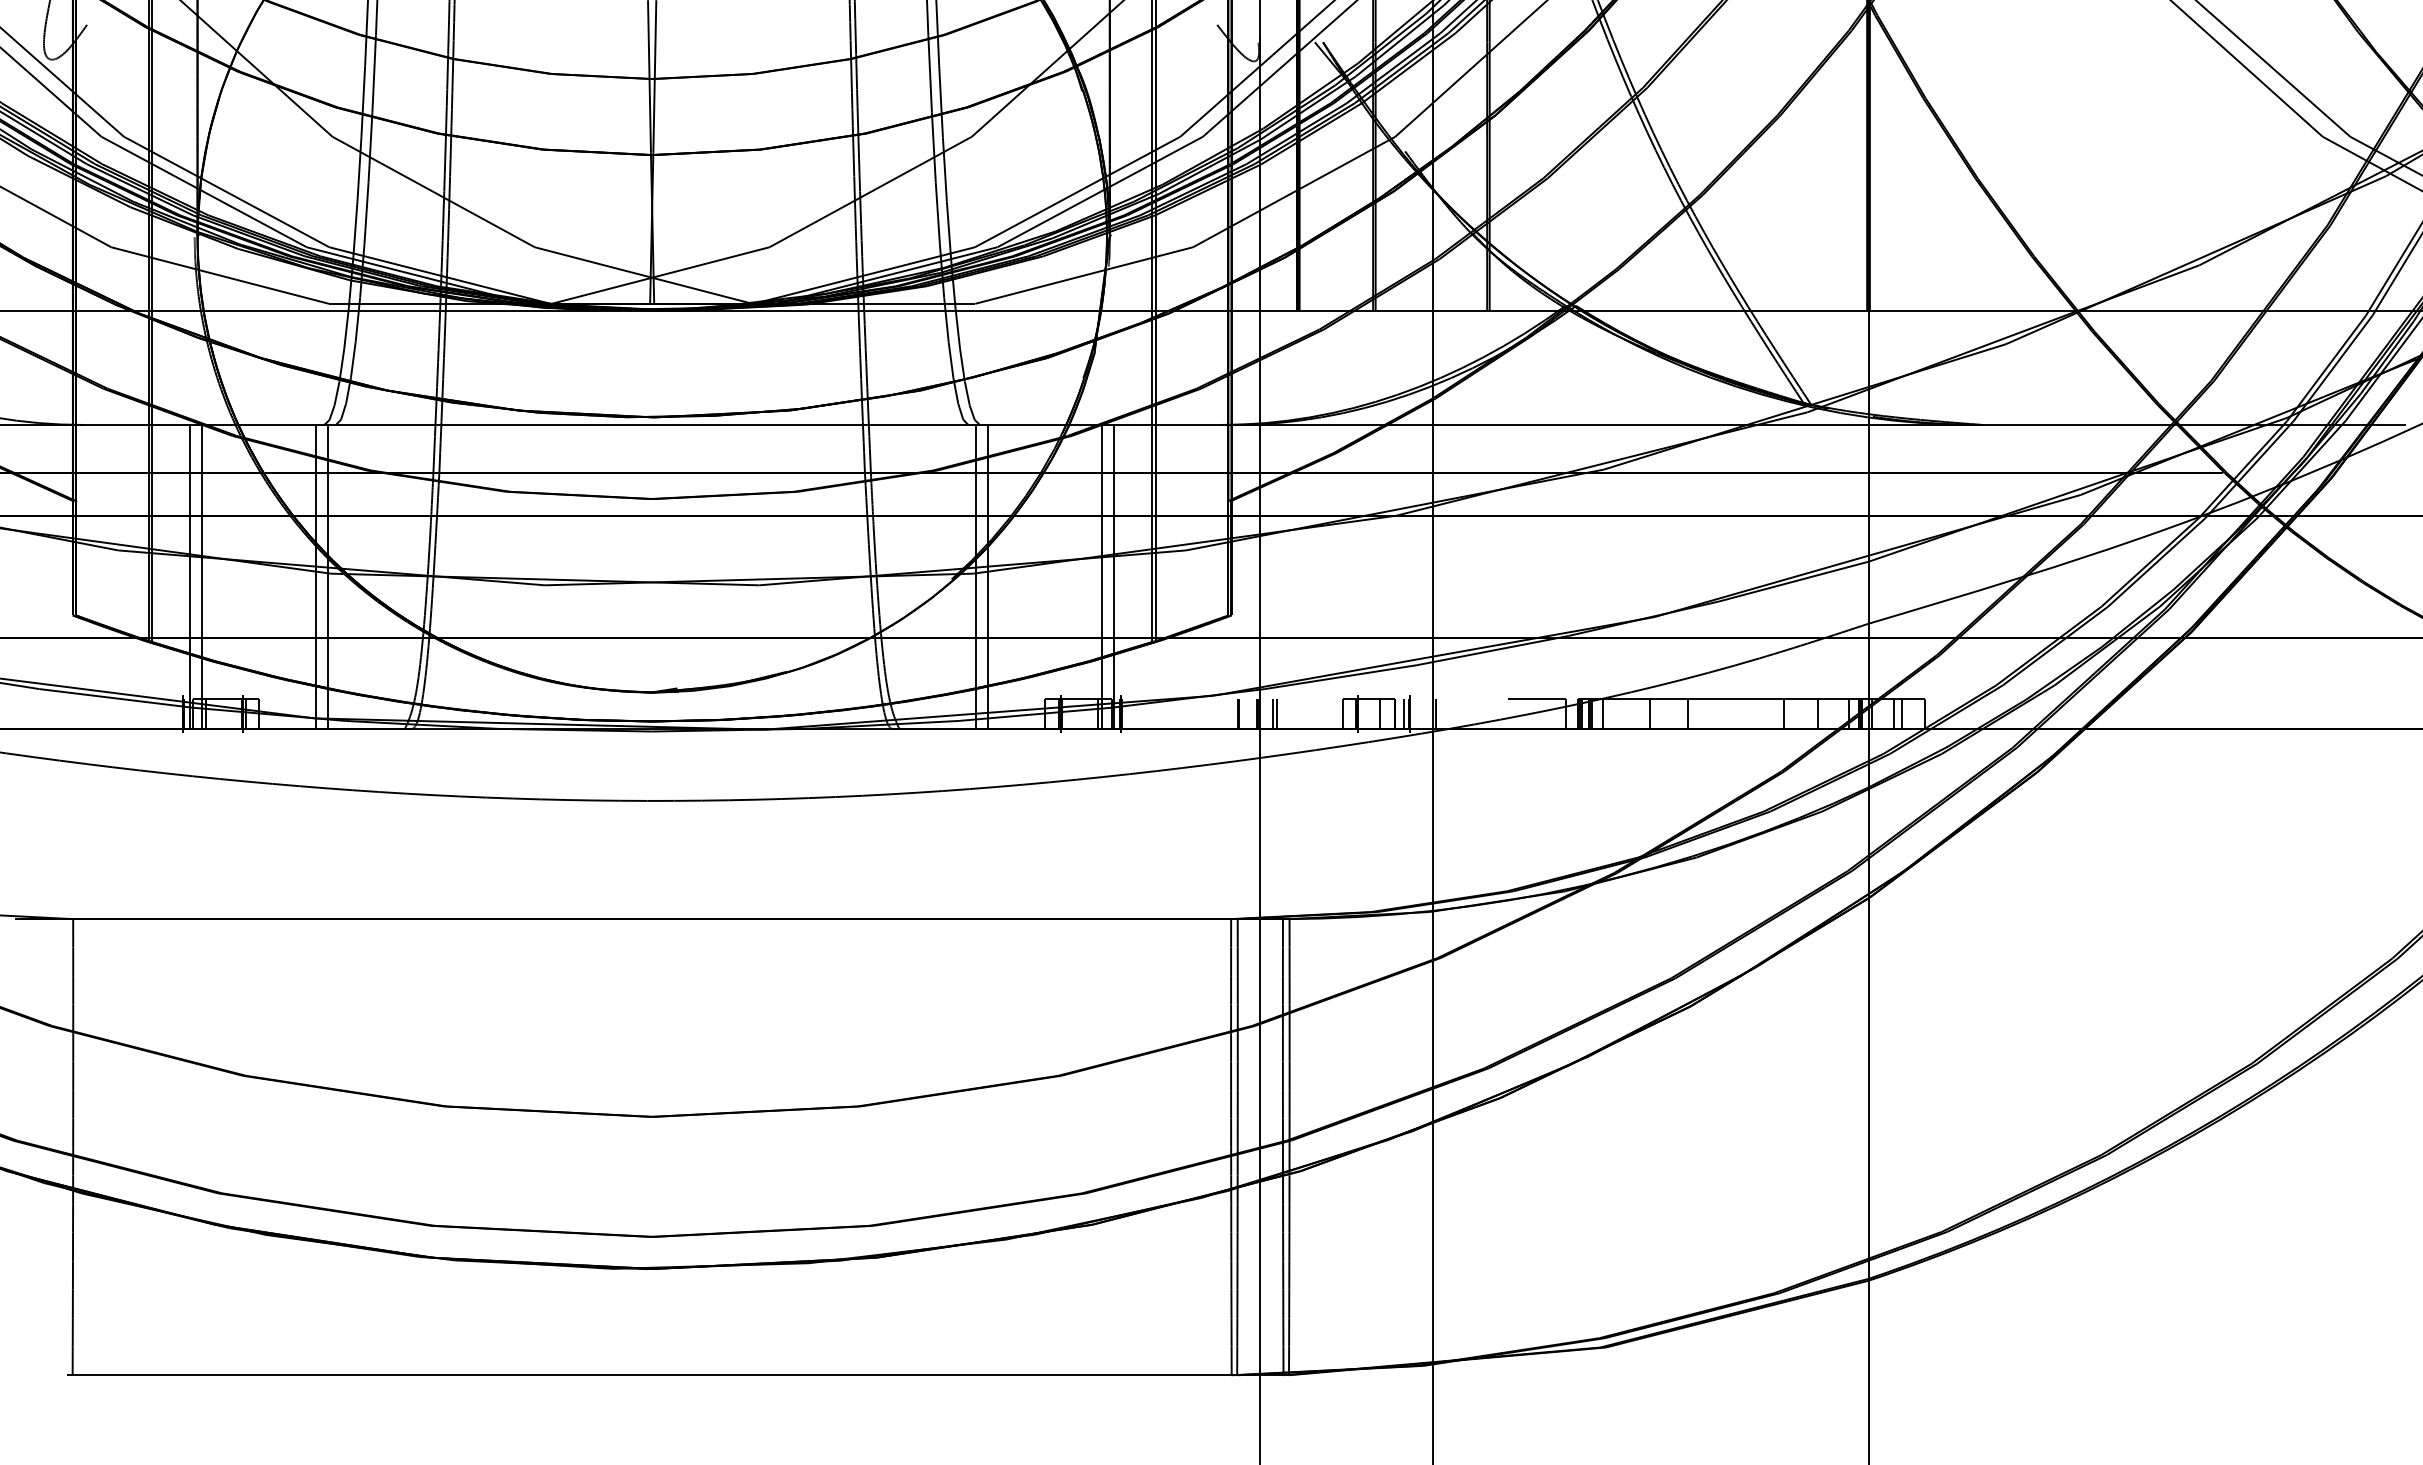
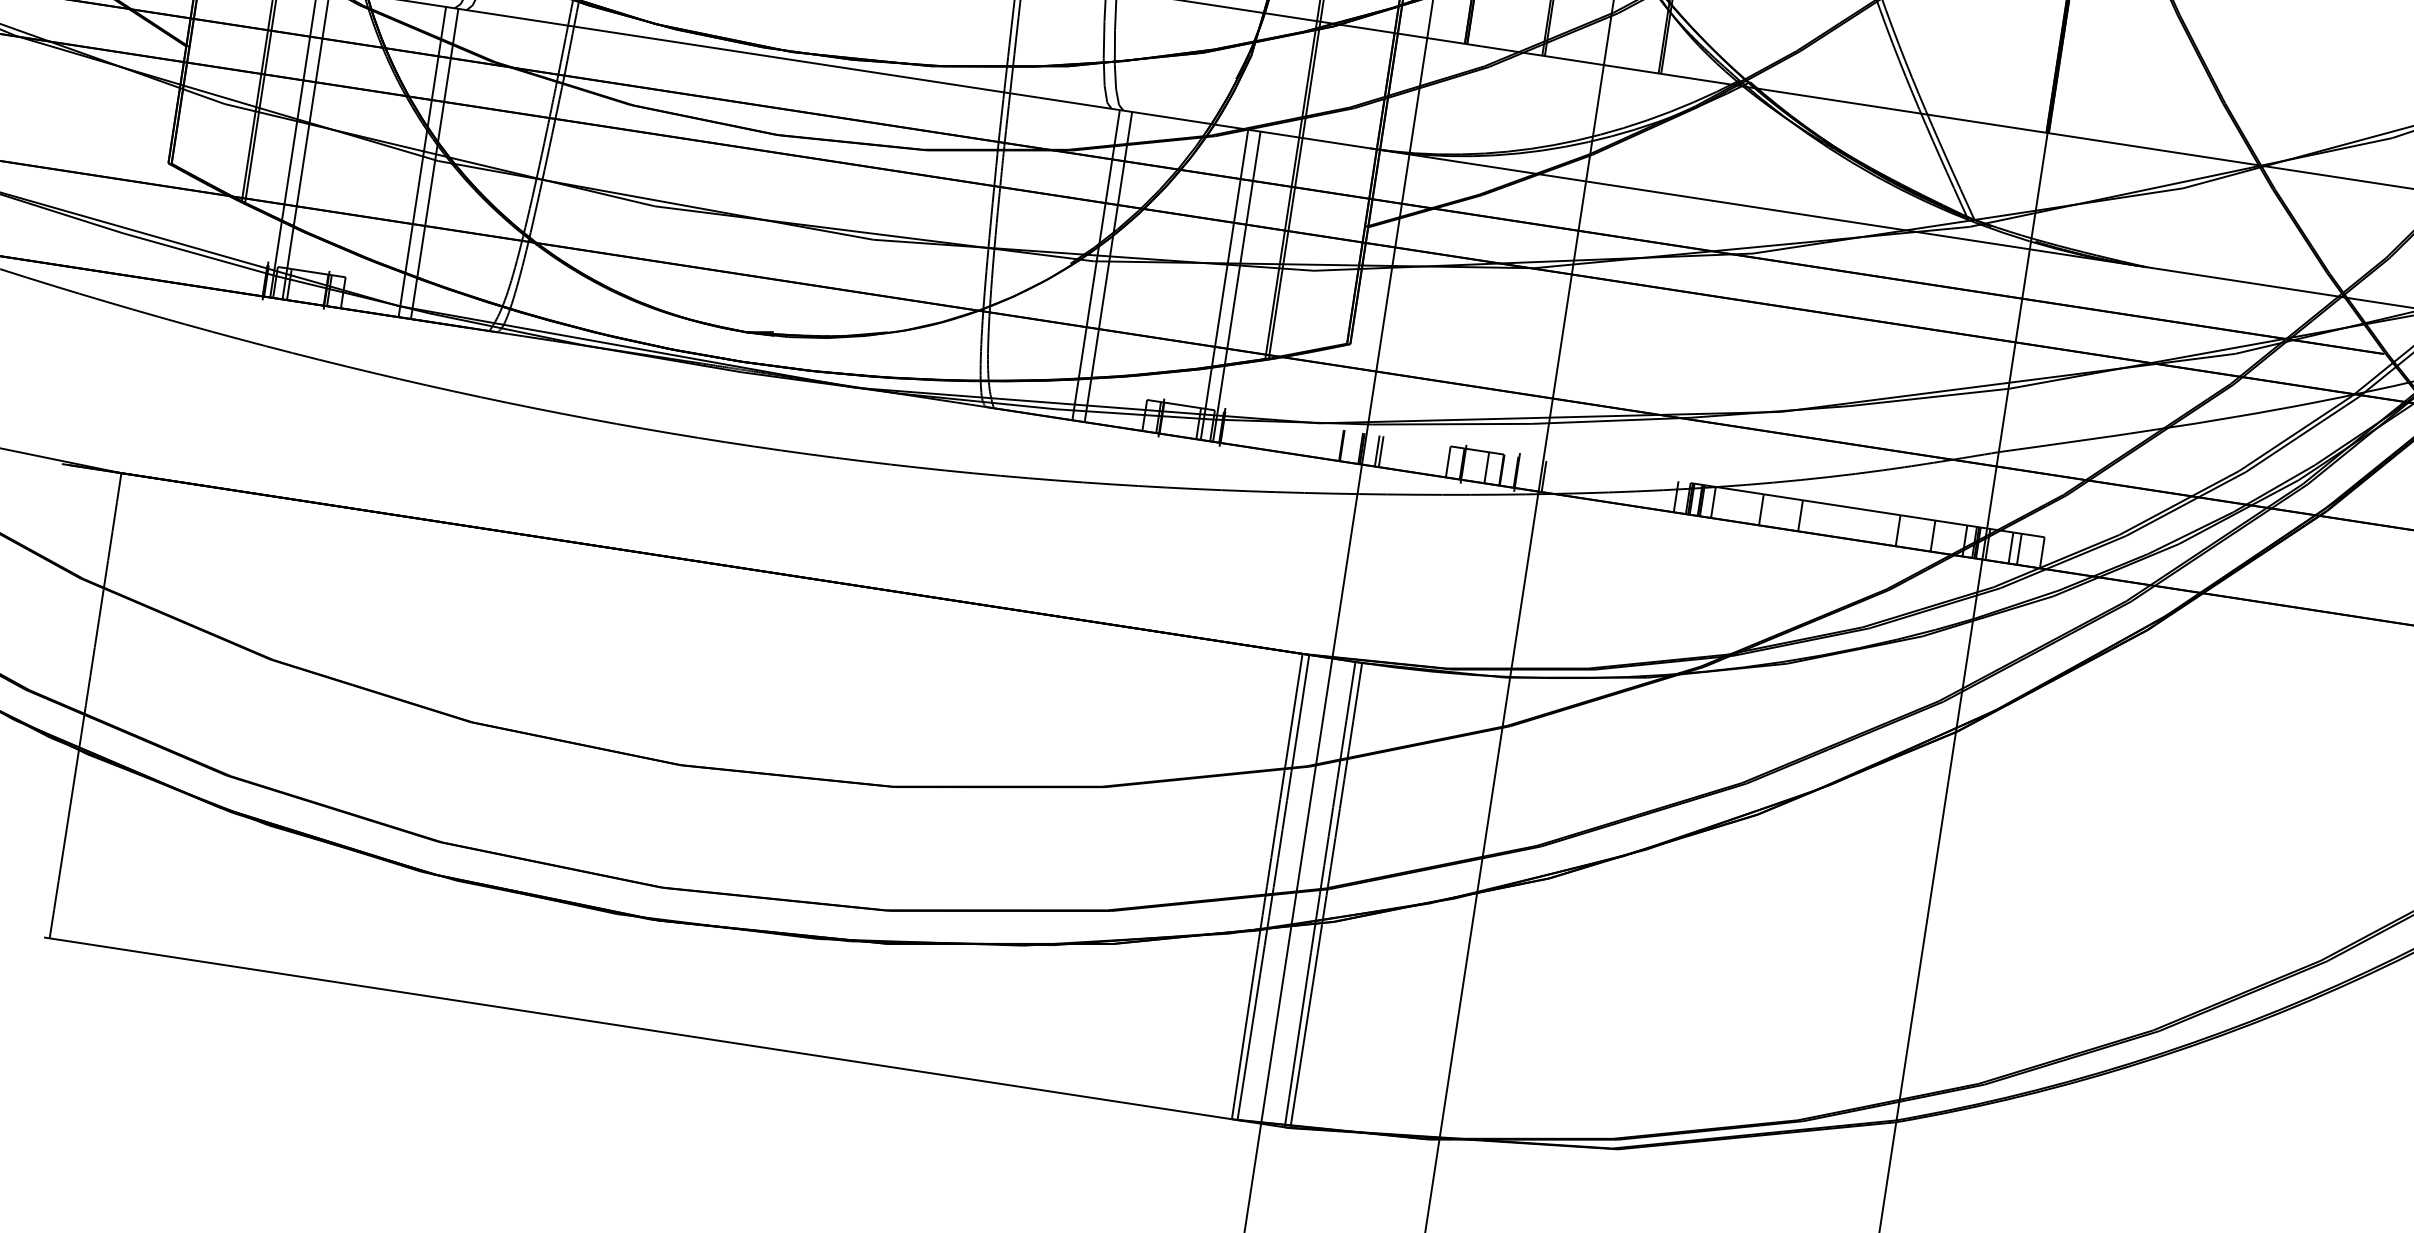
line: (1537, 698) -> (1649, 476), removed
line: (1404, 713) -> (1511, 471), removed

